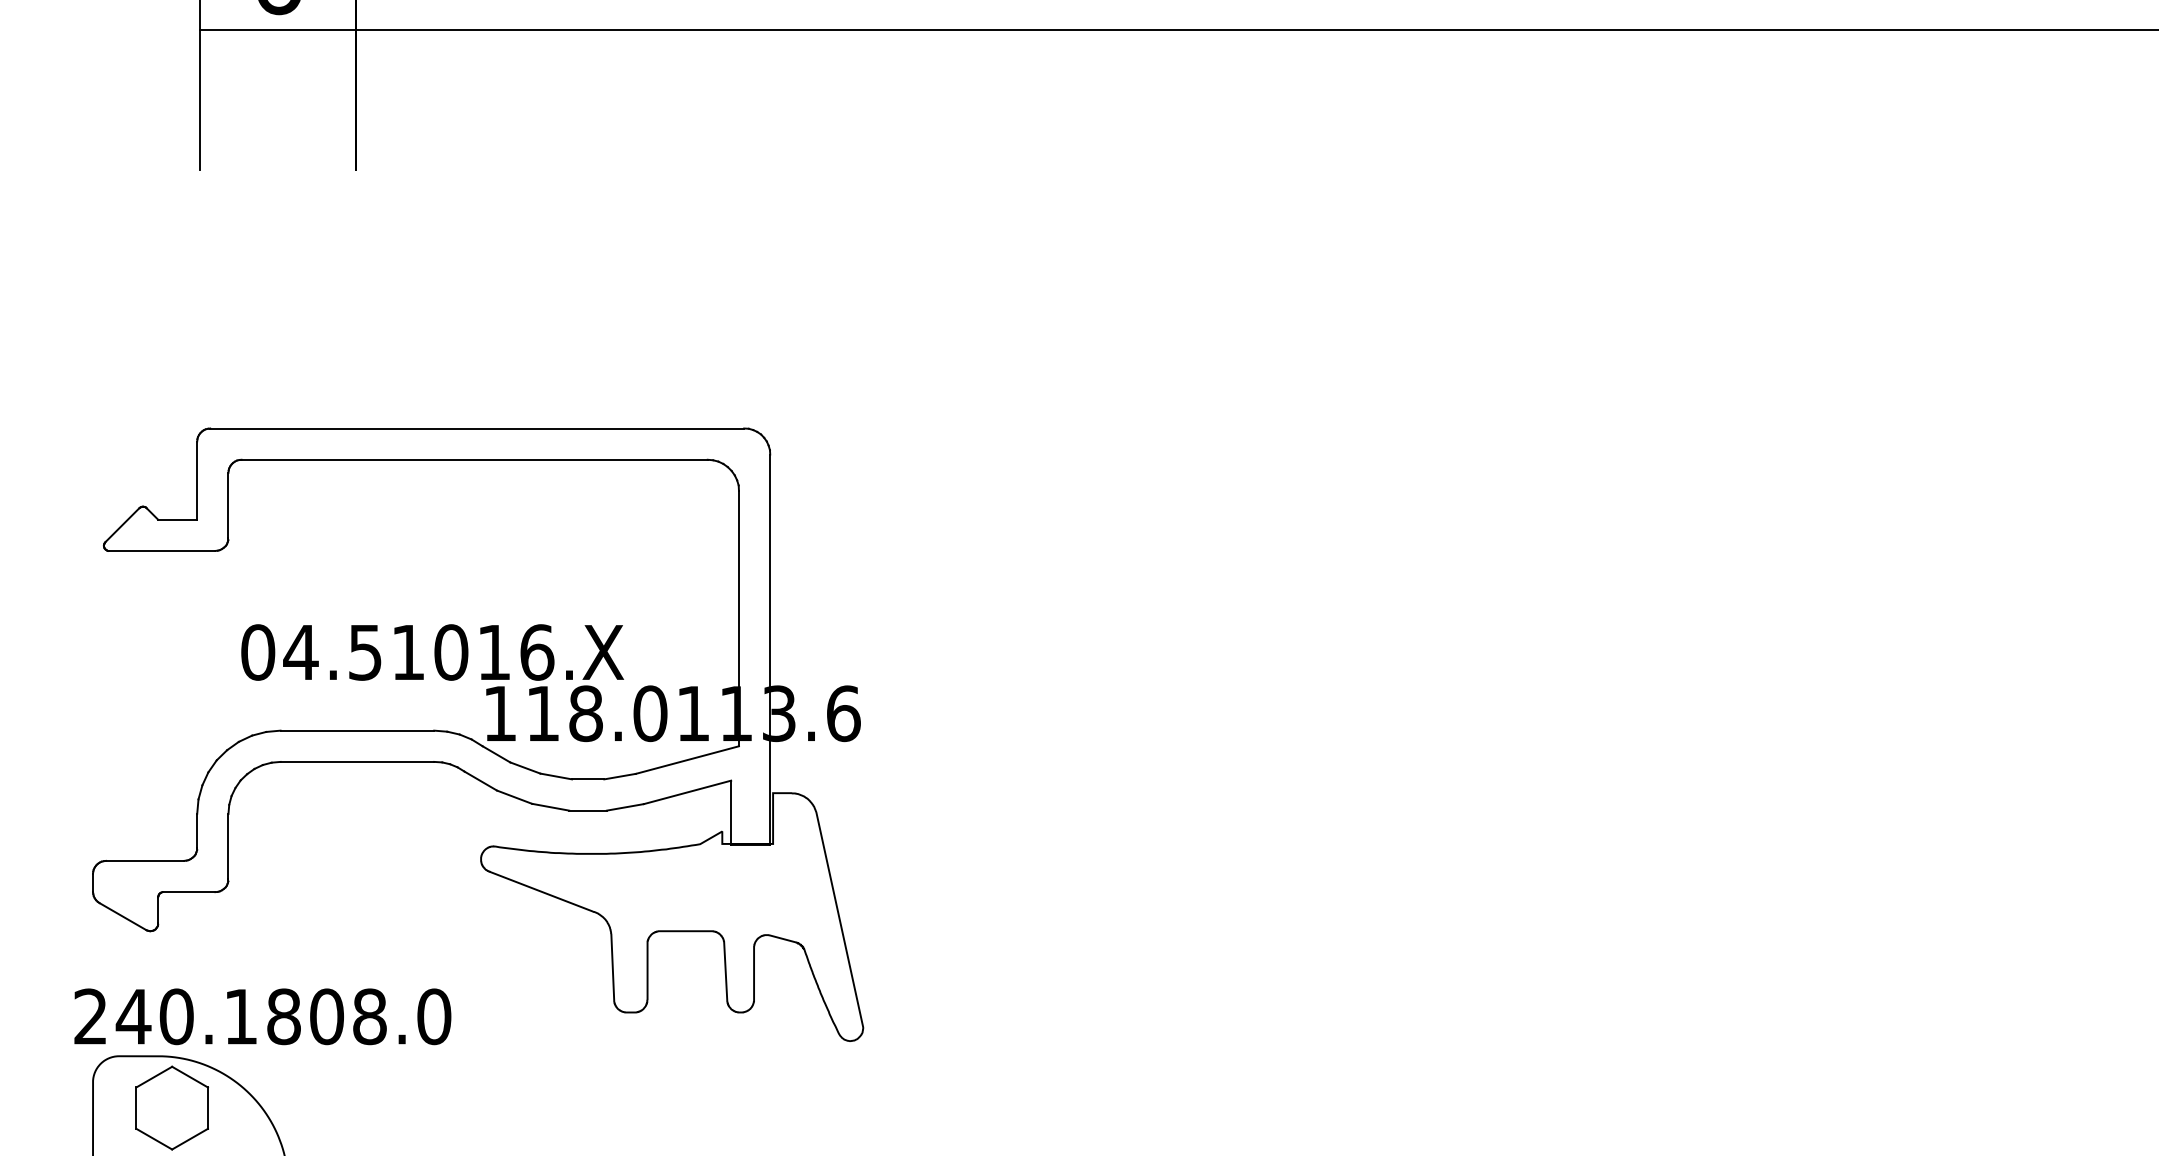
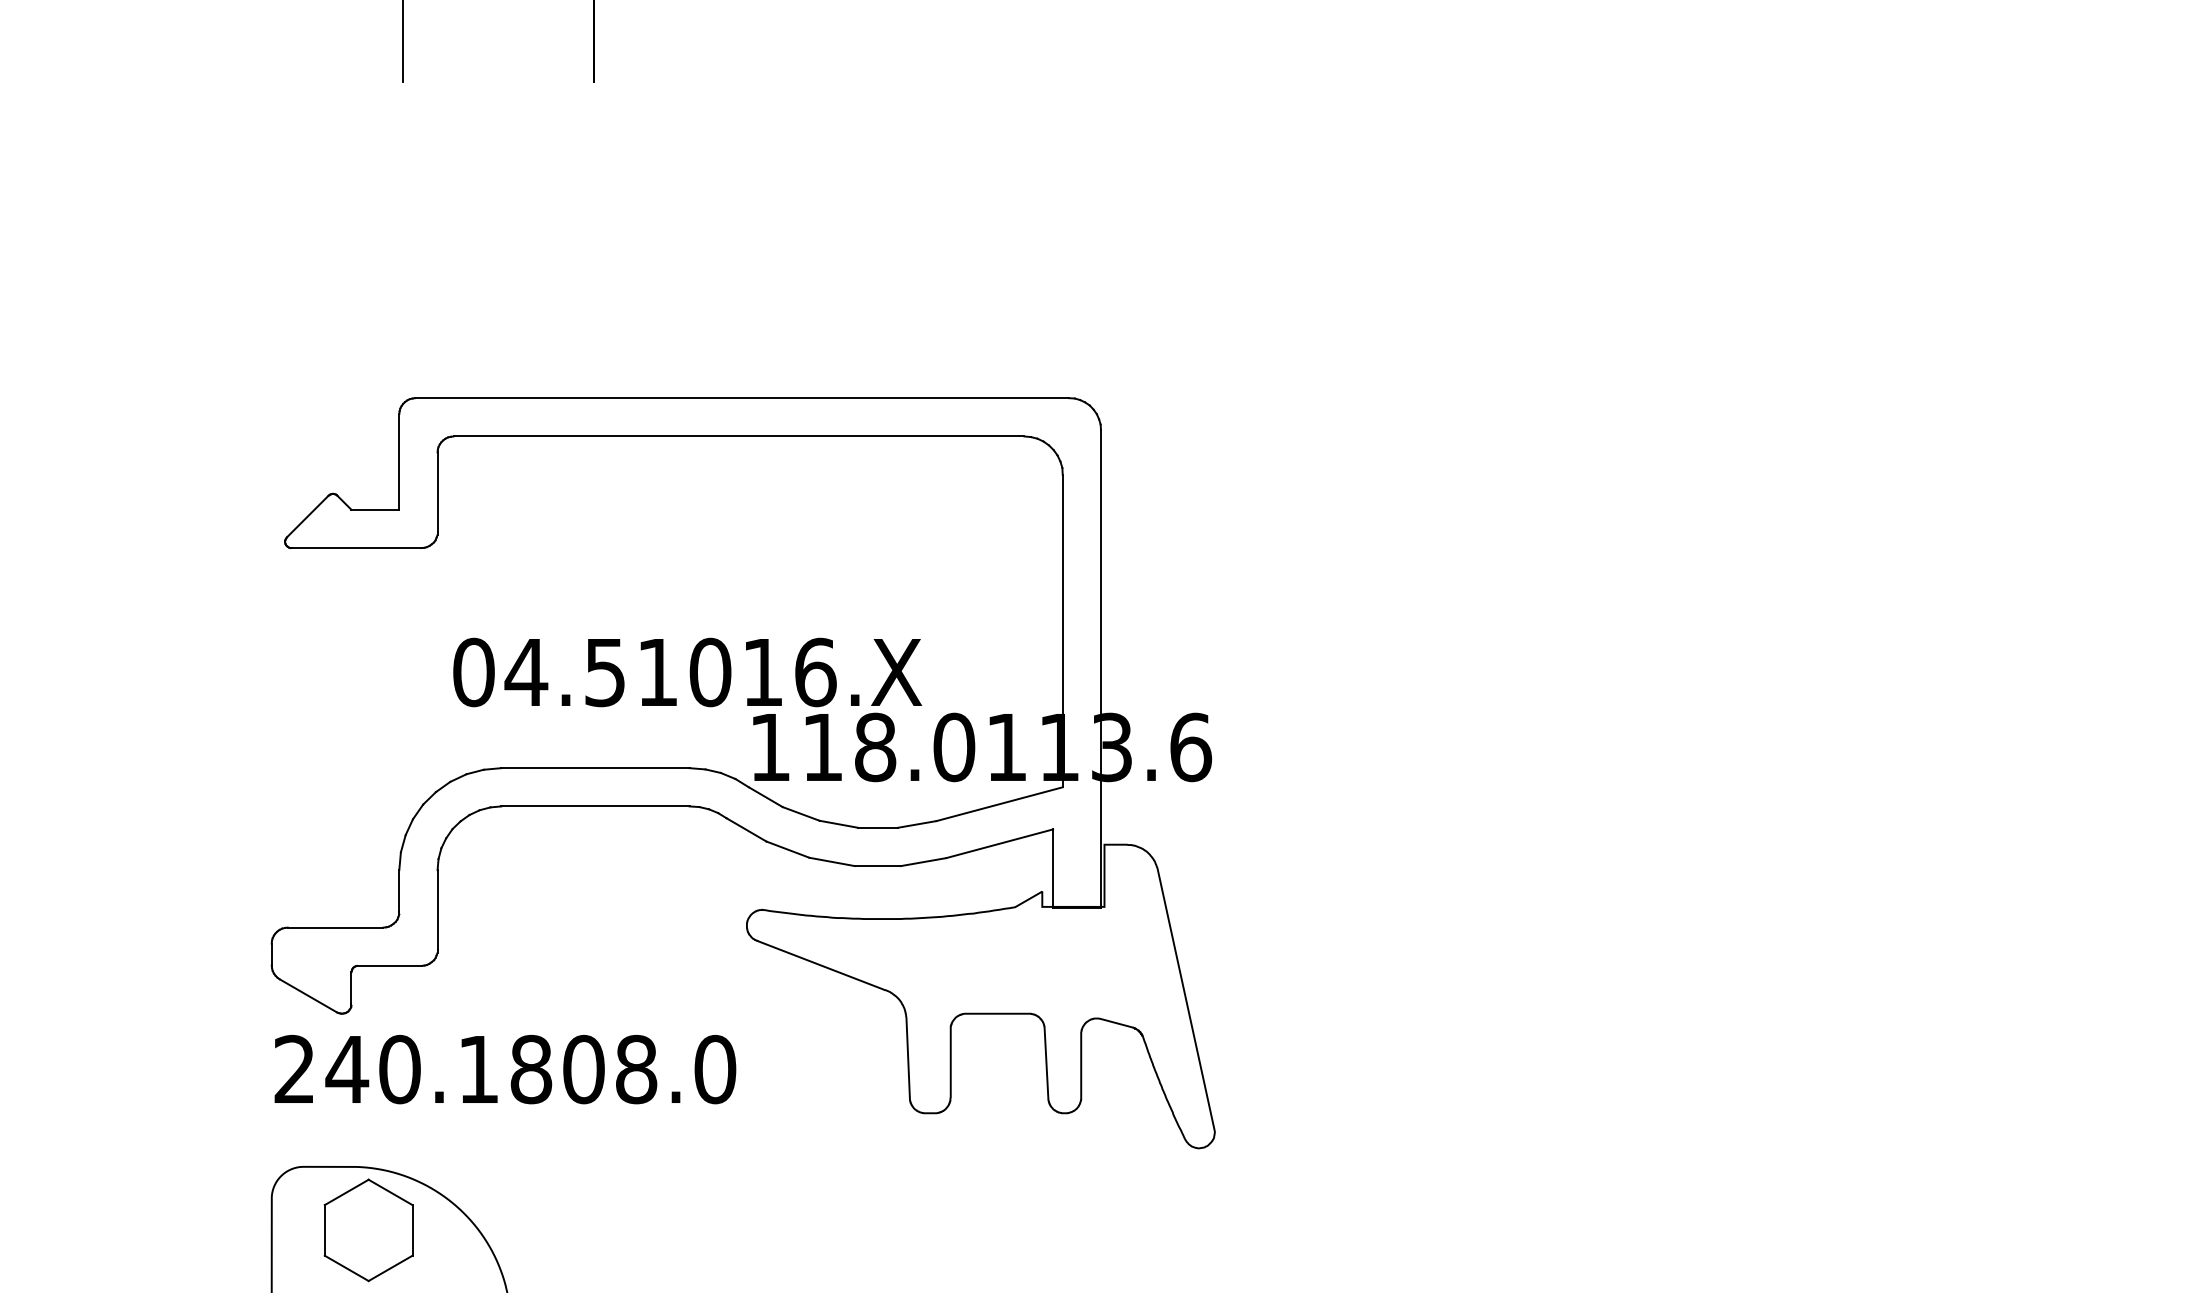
text: (262, 1016) -> (504, 1069), moved

